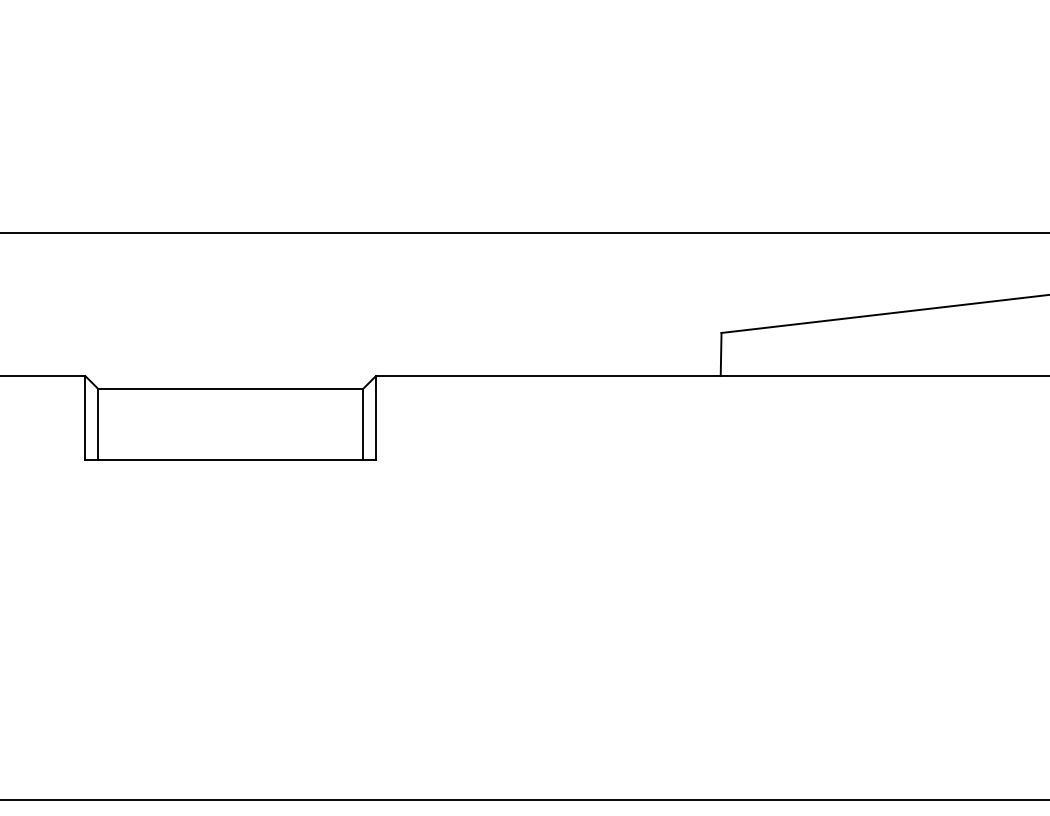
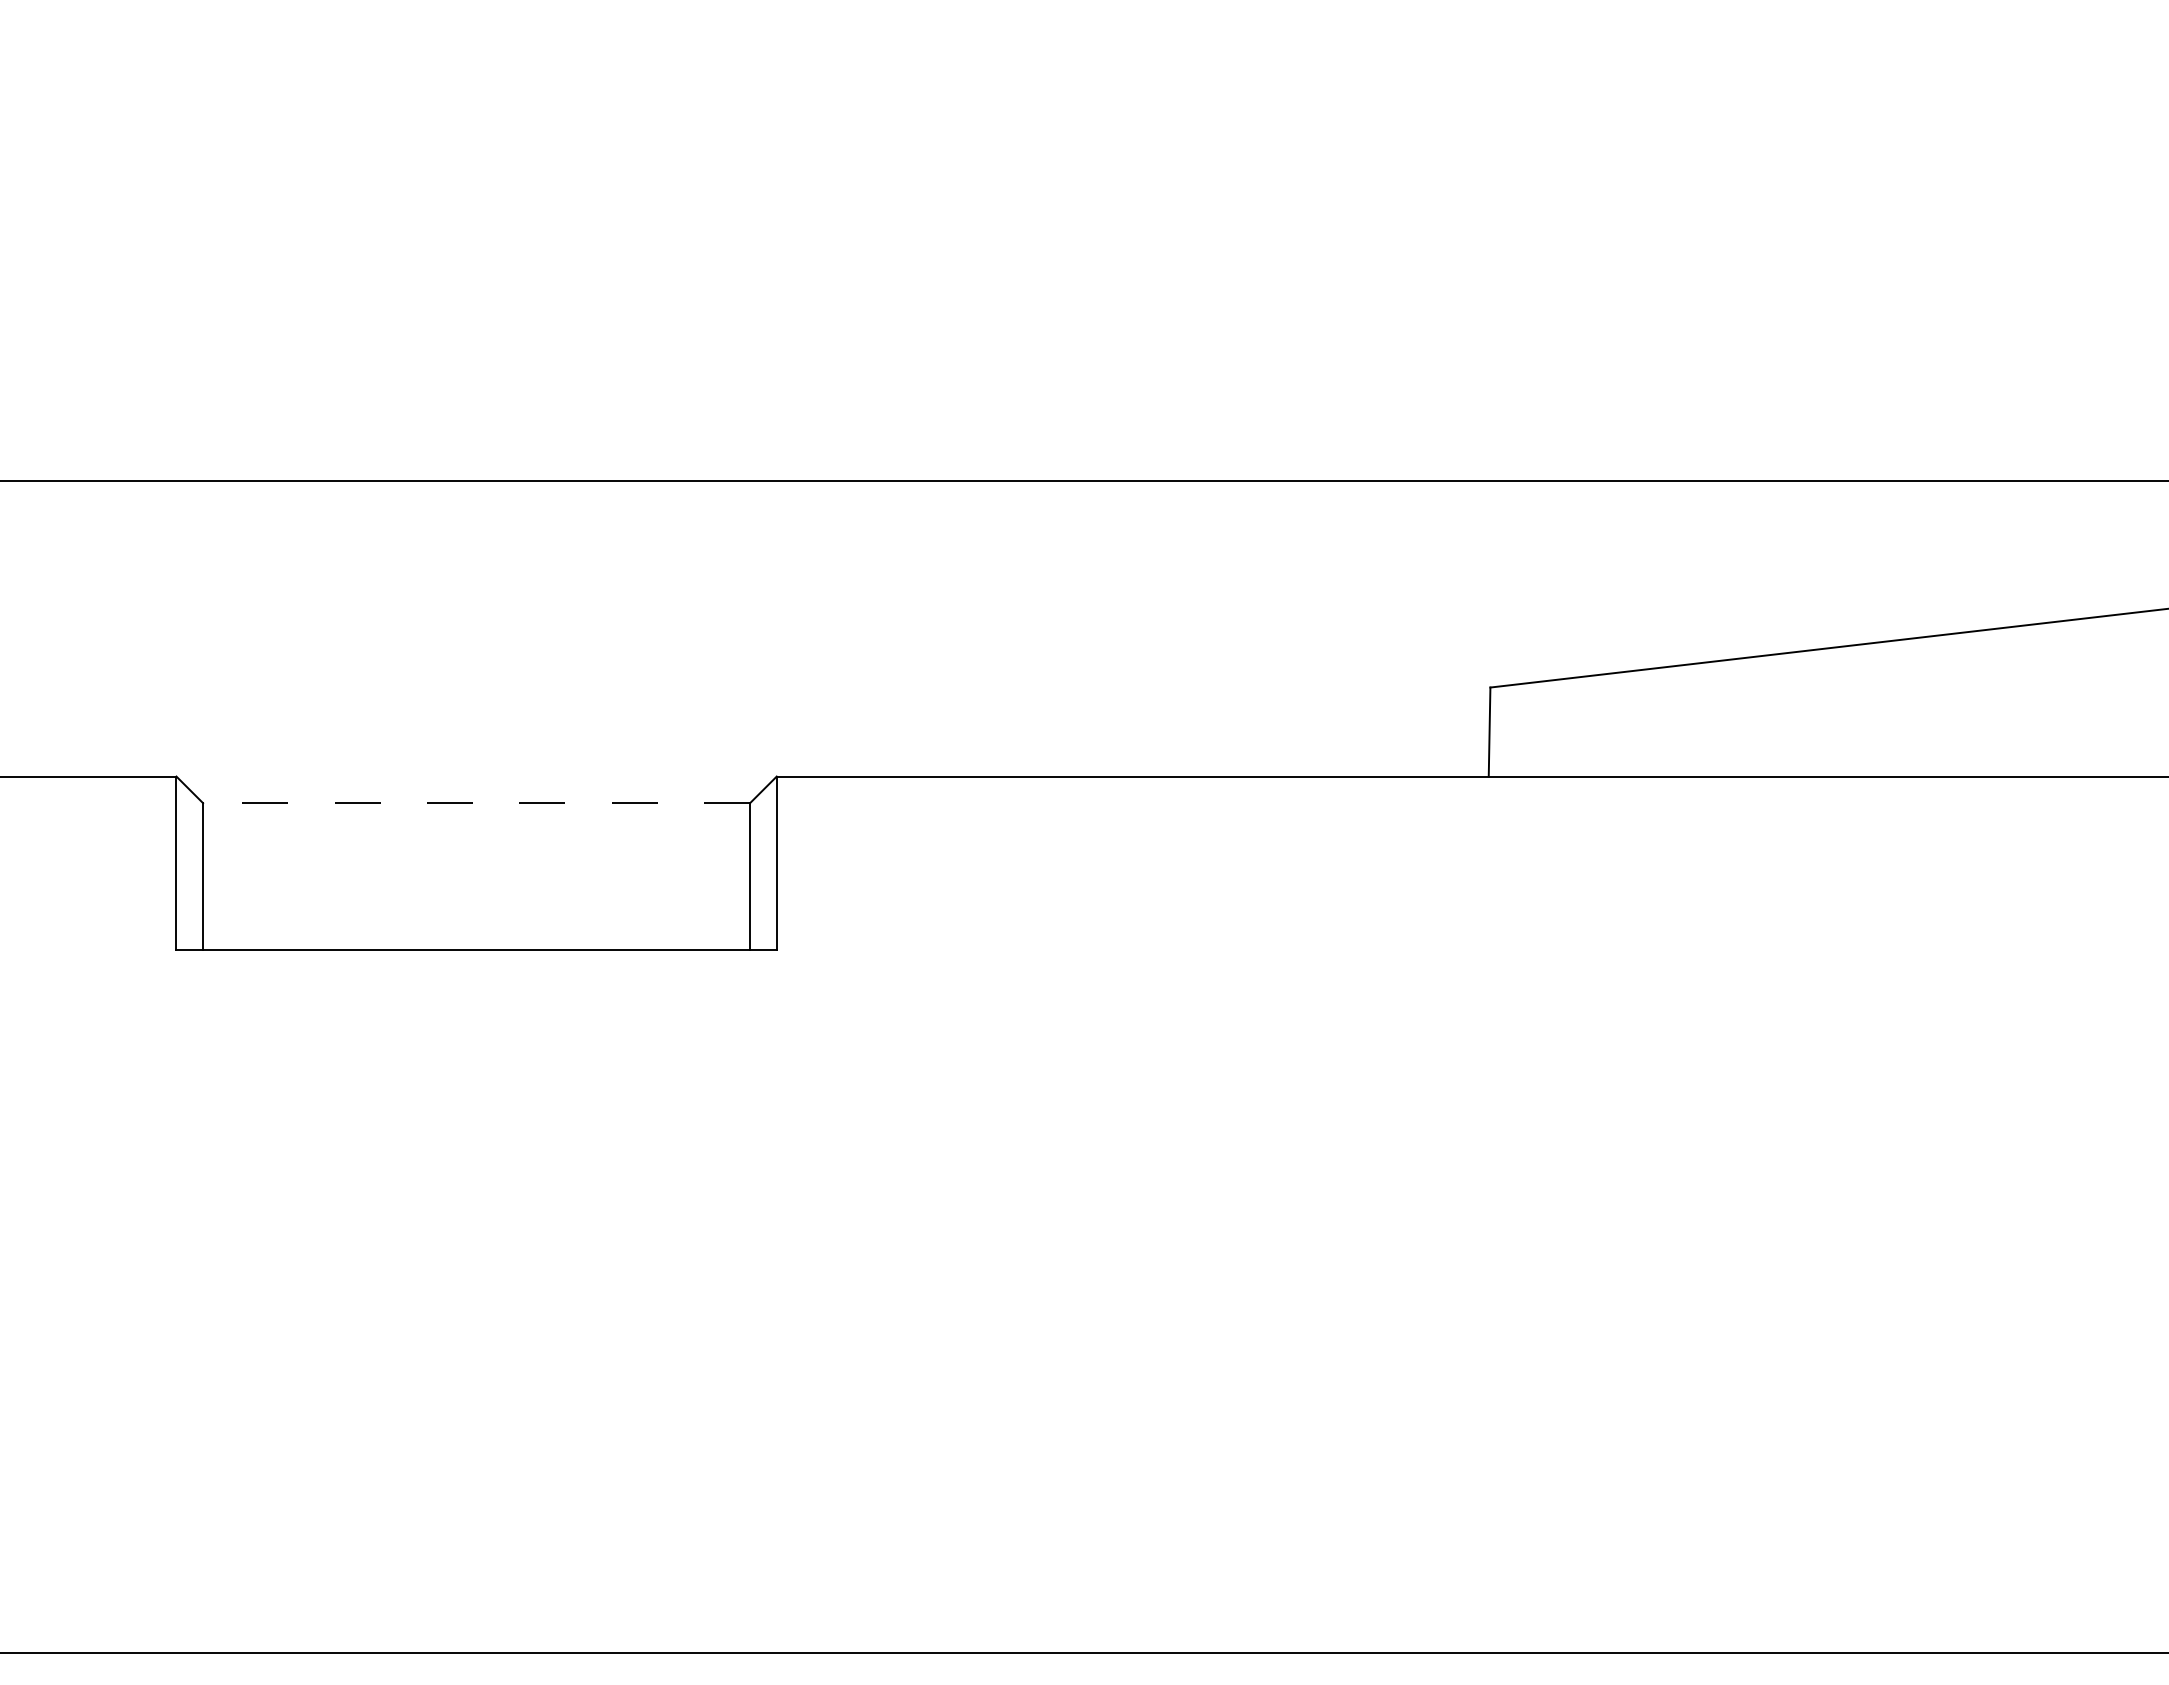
line: (230, 388) -> (476, 802), solid -> dashed

